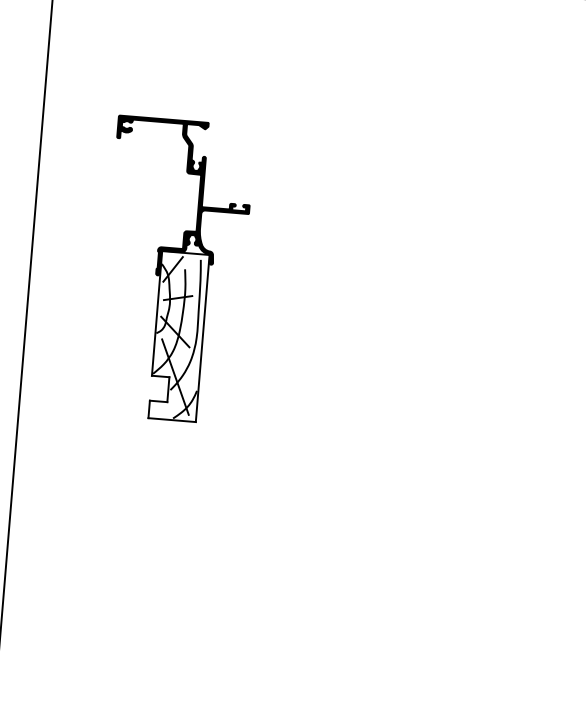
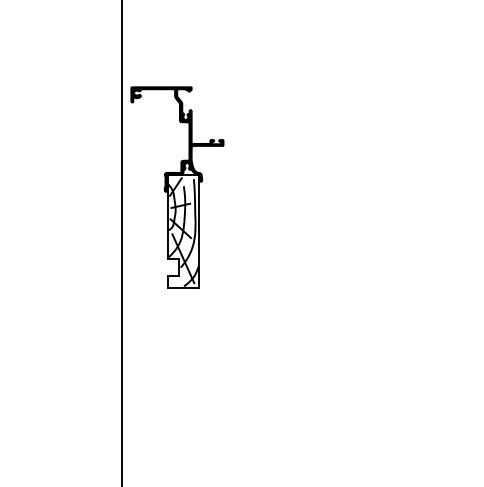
part: (175, 270) -> (177, 187), moved

